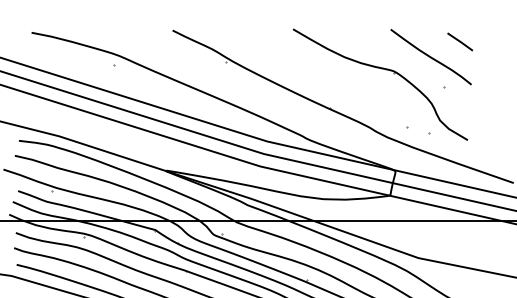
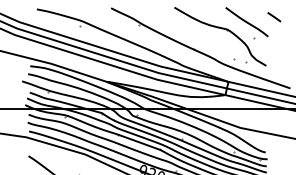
line: (460, 42) -> (274, 17), moved

